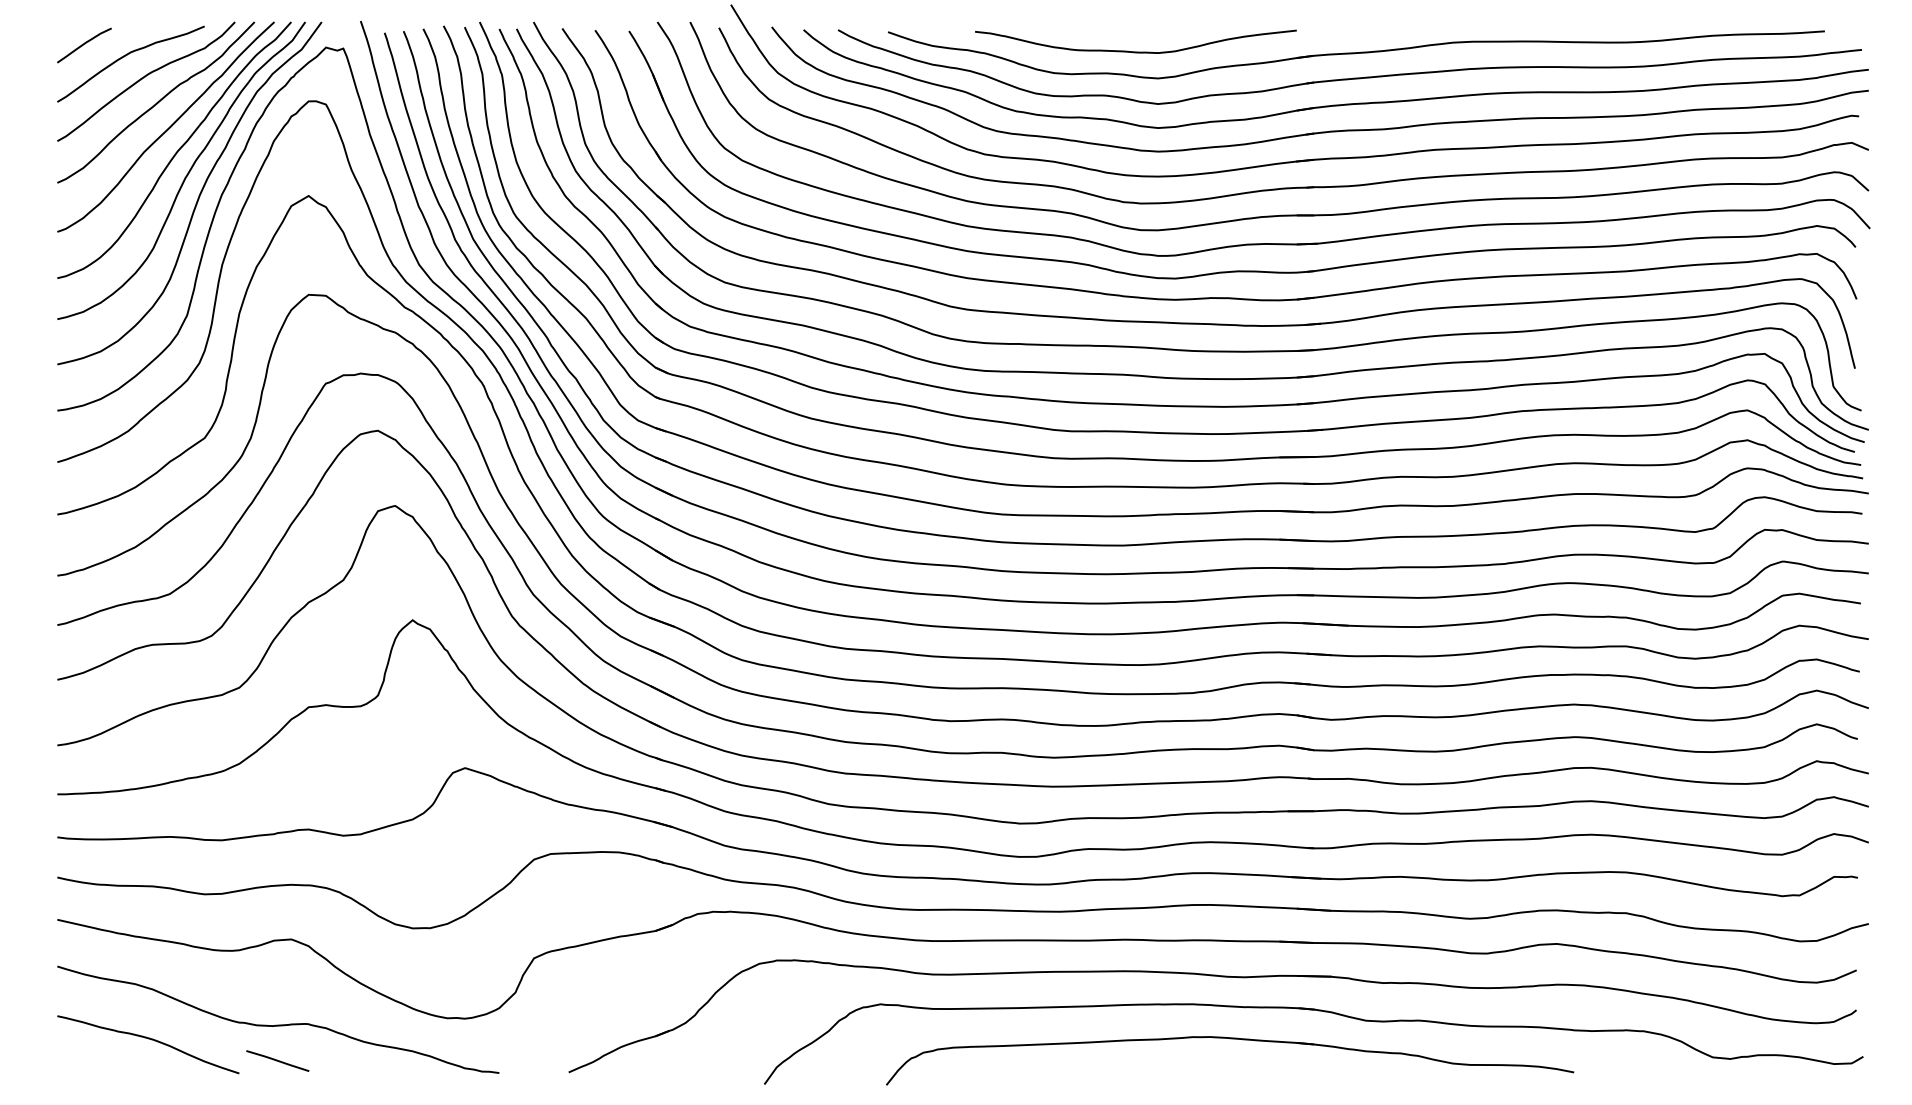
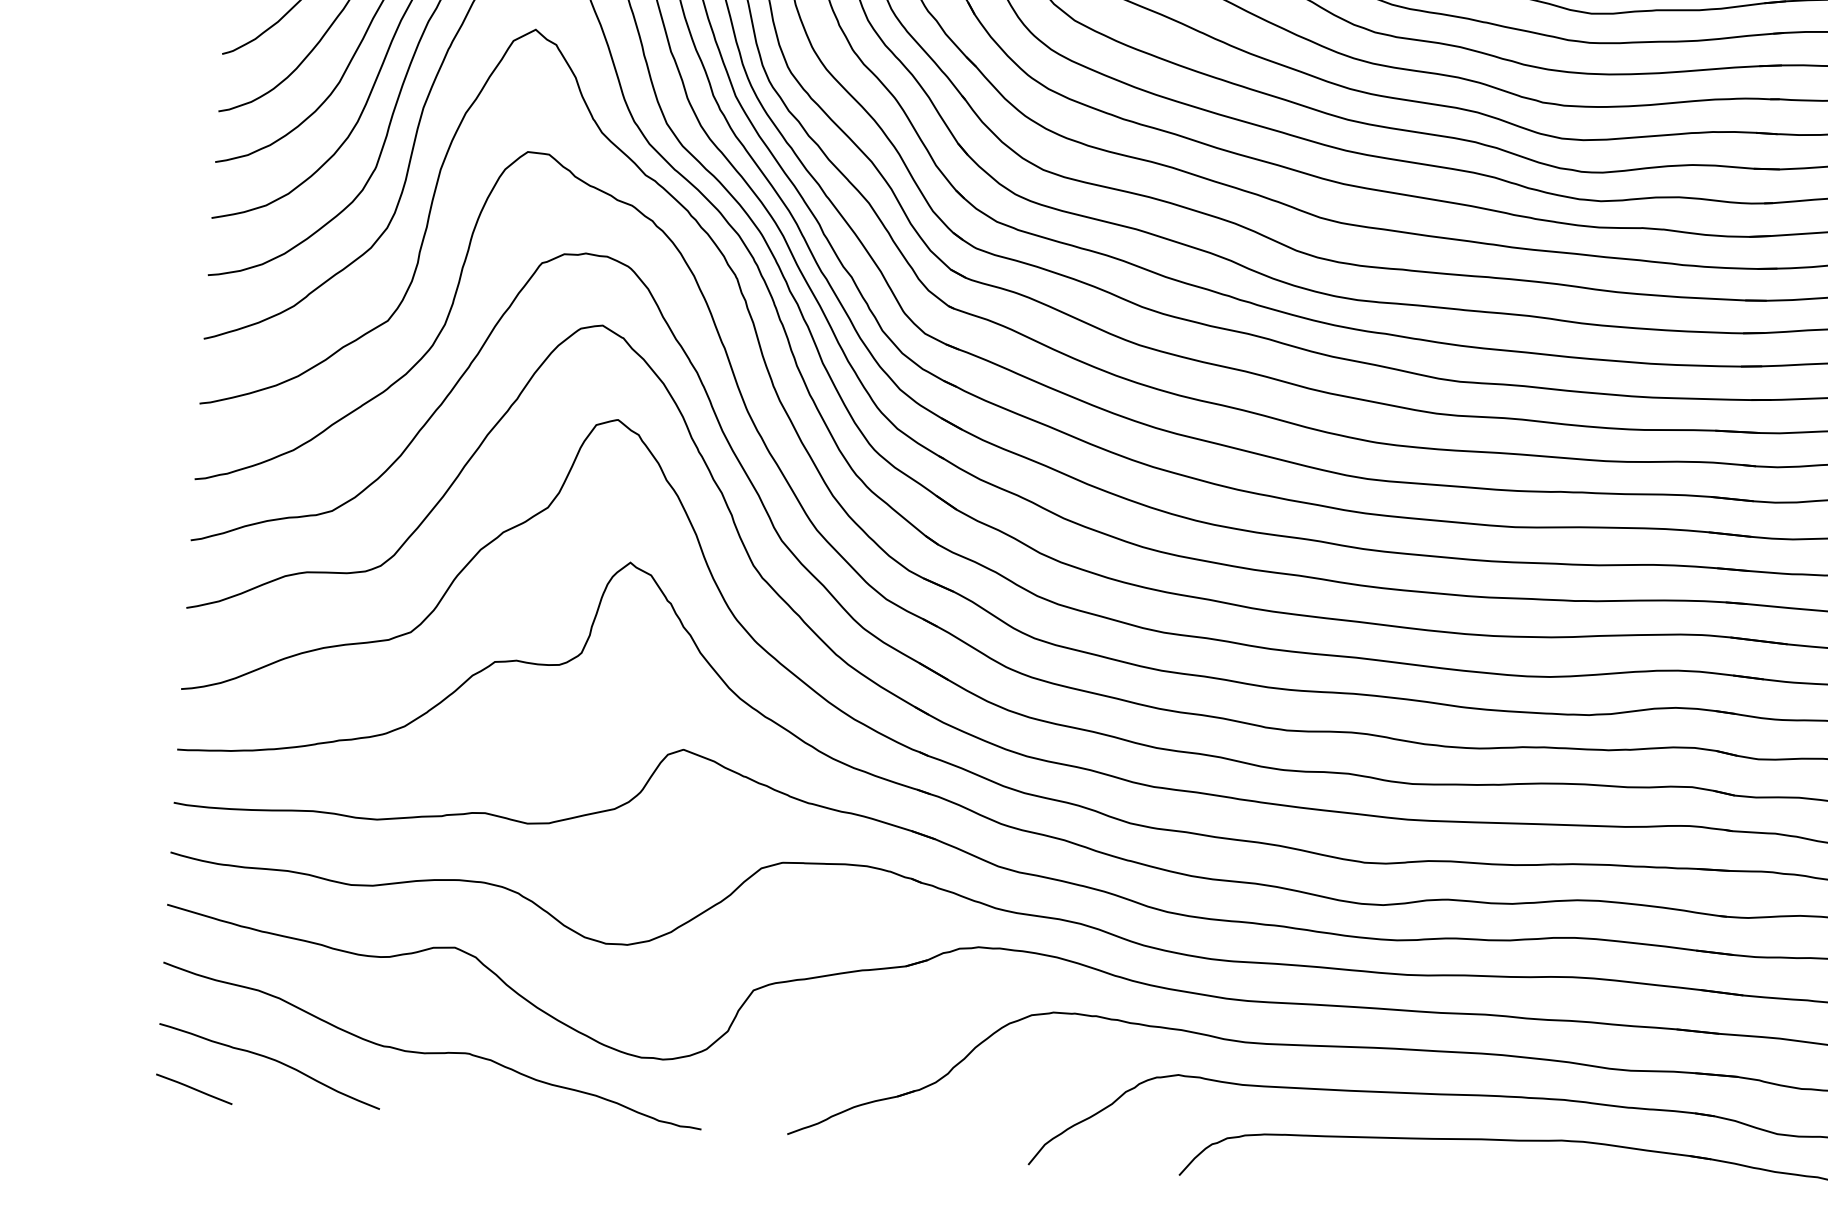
line: (277, 1060) -> (193, 1088), moved

